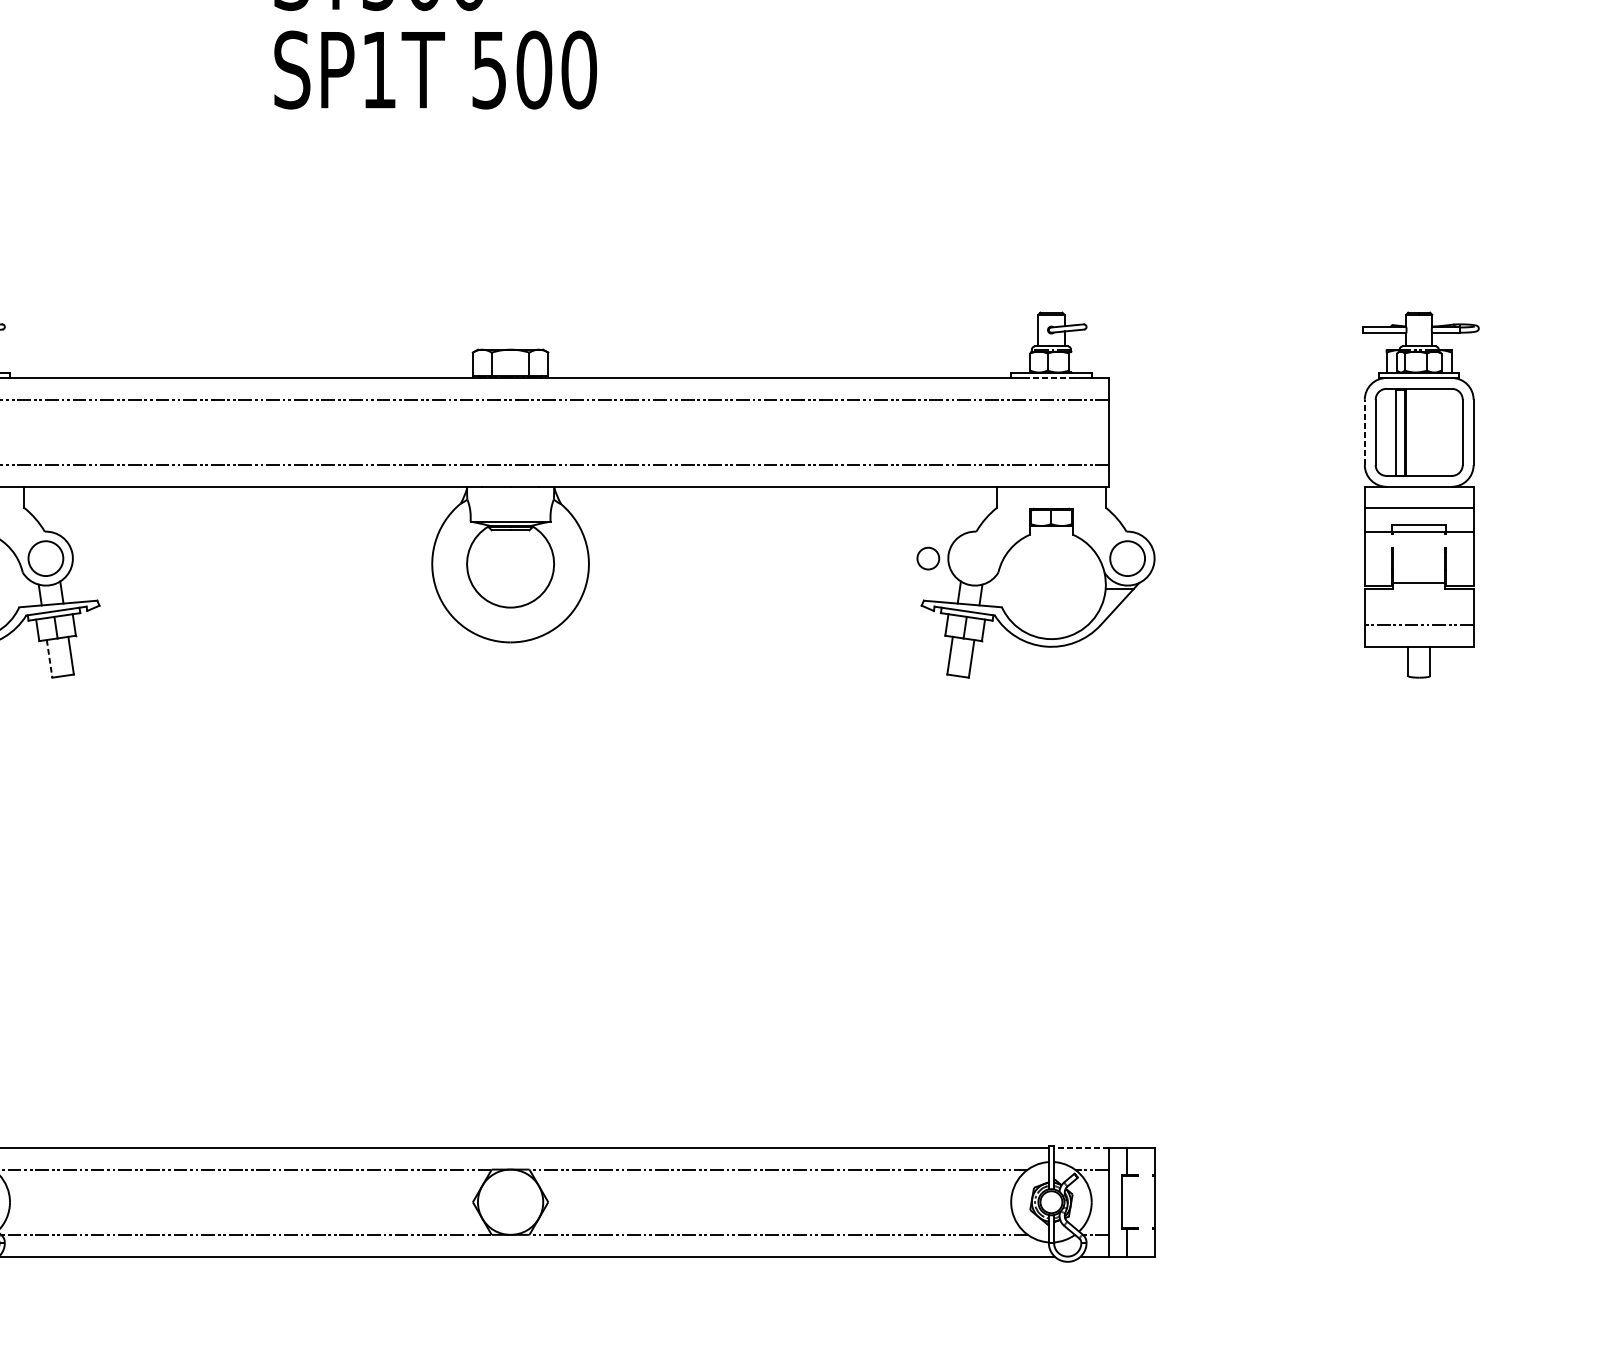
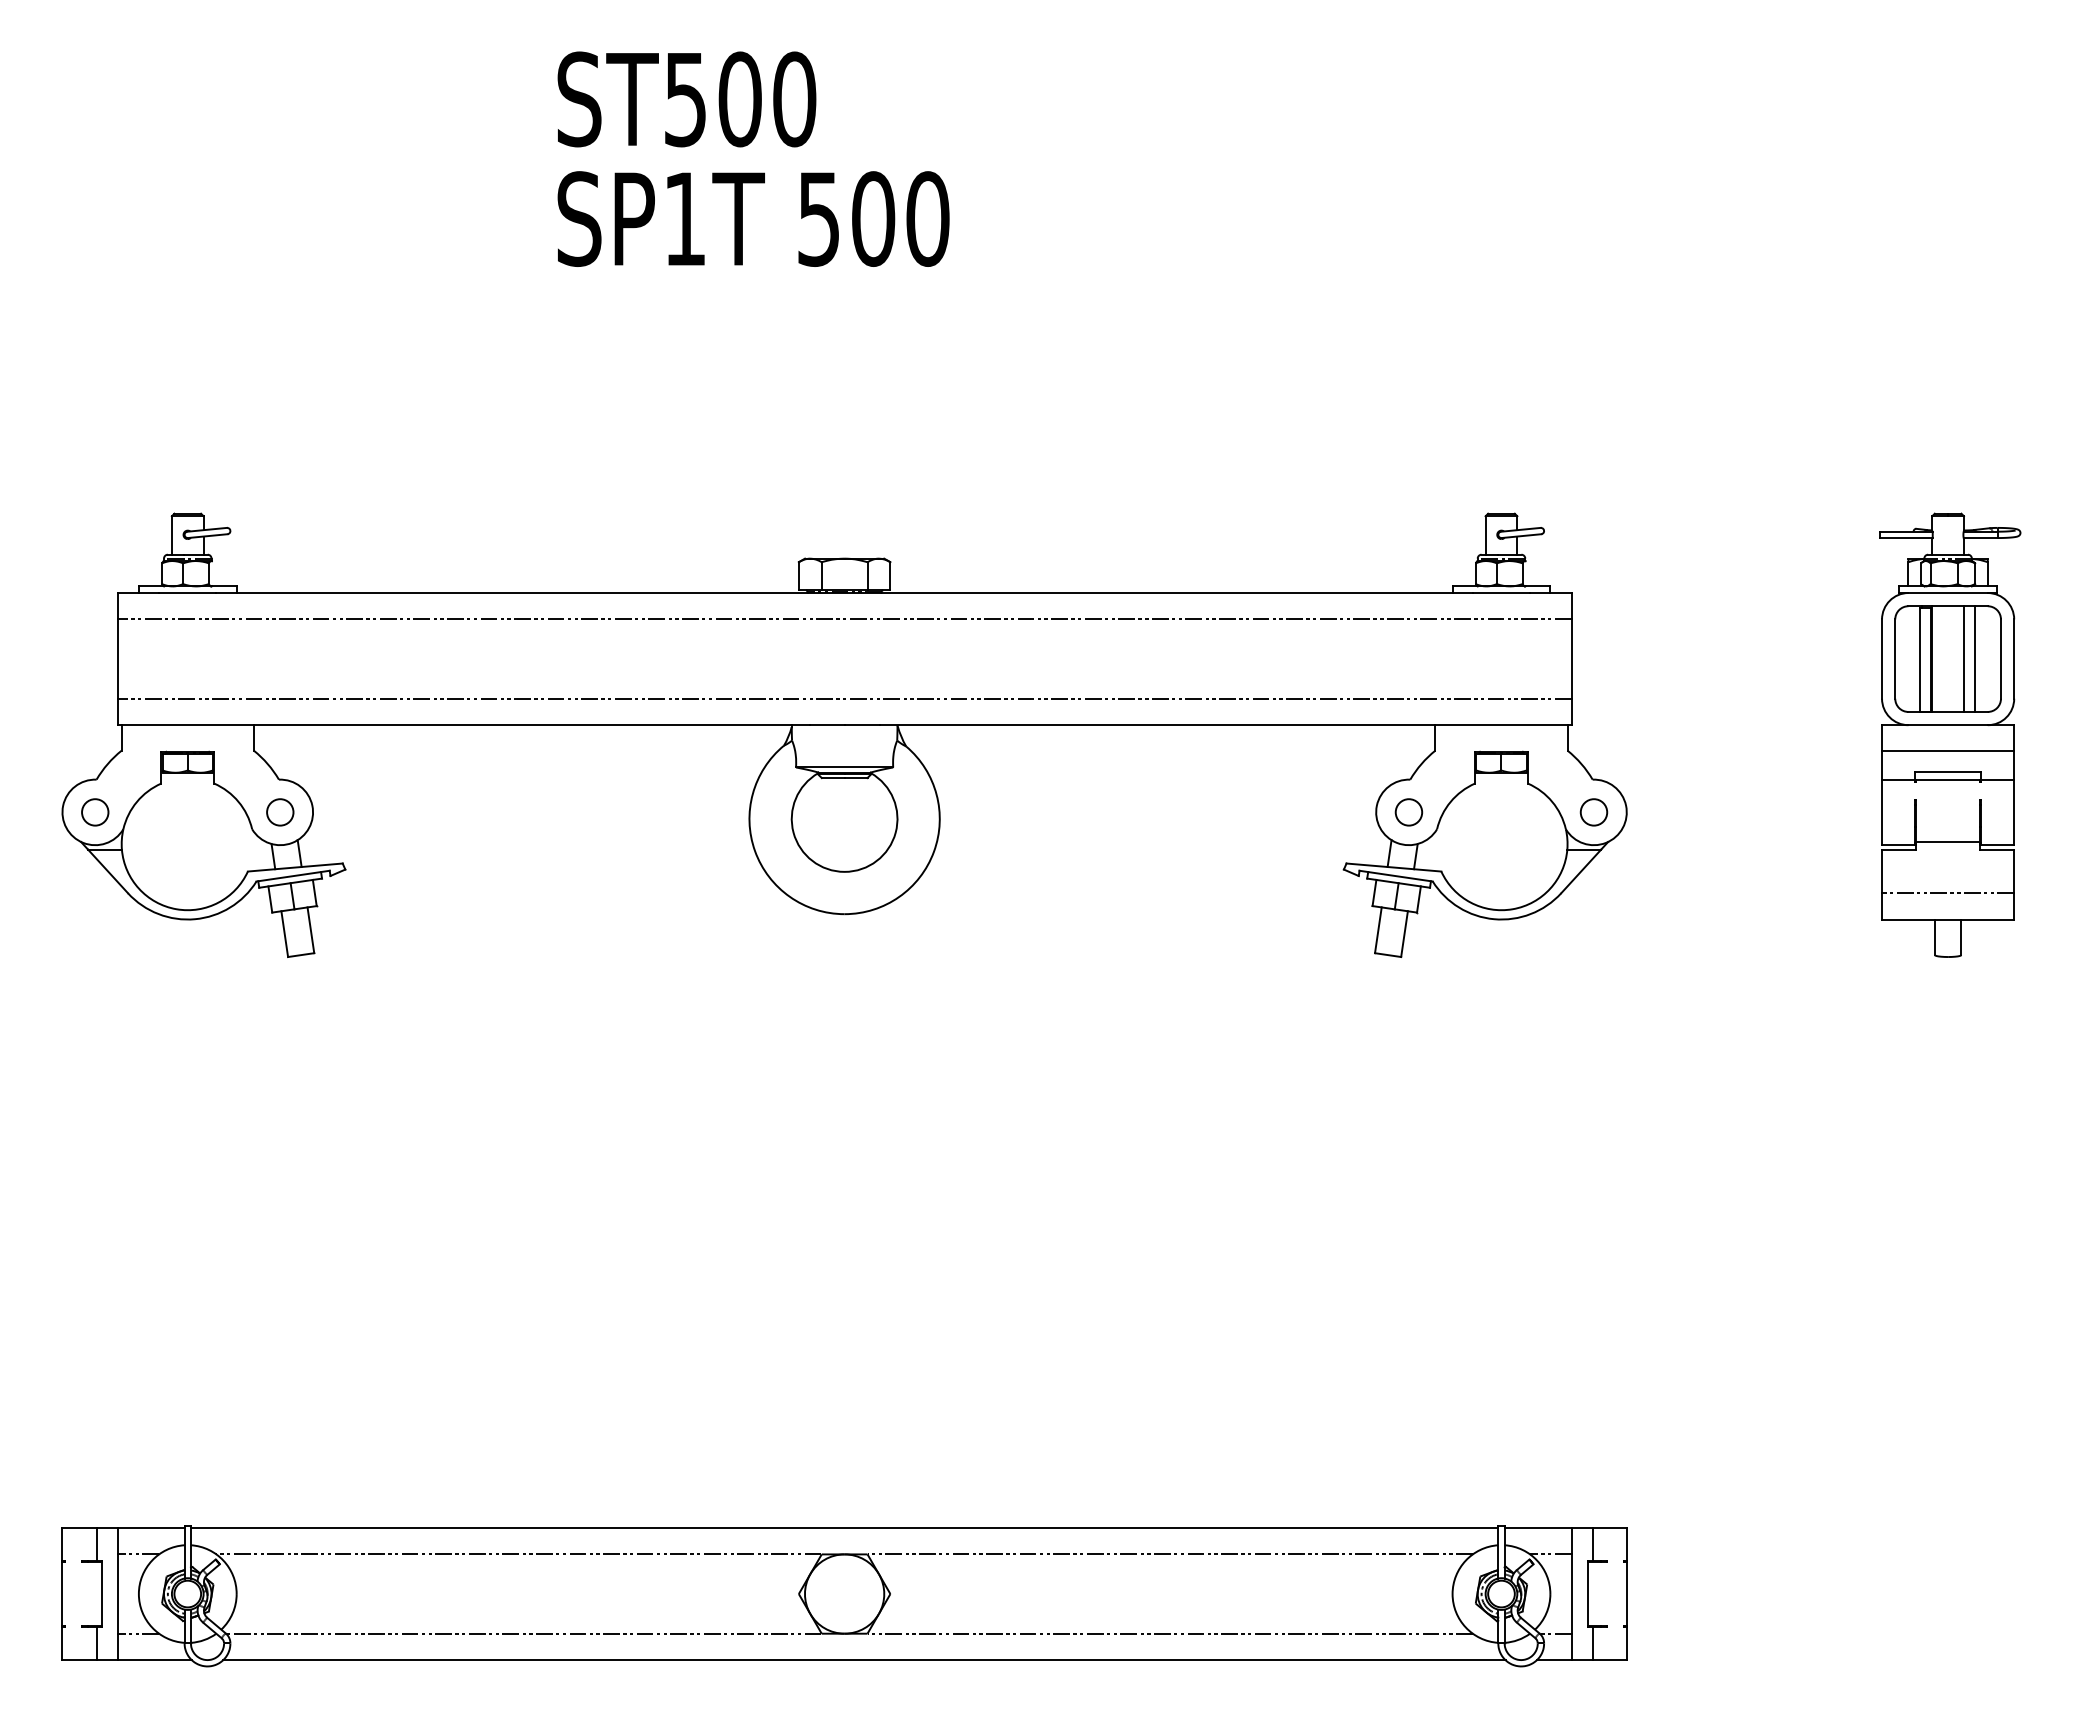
line: (1051, 378) -> (1501, 593), dashed -> solid
line: (1431, 431) -> (1963, 658), added
line: (1440, 431) -> (1974, 658), added
line: (1365, 432) -> (1882, 659), dashed -> solid
circle: (46, 558) -> (280, 812), size x0.62
circle: (927, 558) -> (1408, 812), moved
circle: (1127, 558) -> (1593, 812), size x0.62
line: (49, 659) -> (284, 934), dashed -> solid
line: (1081, 1147) -> (1537, 1527), dashed -> solid

